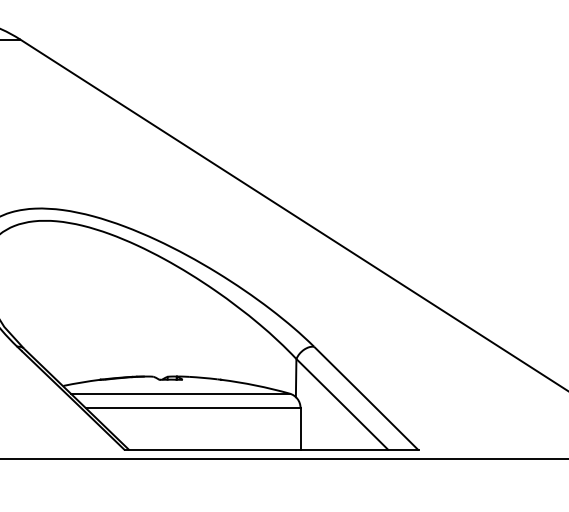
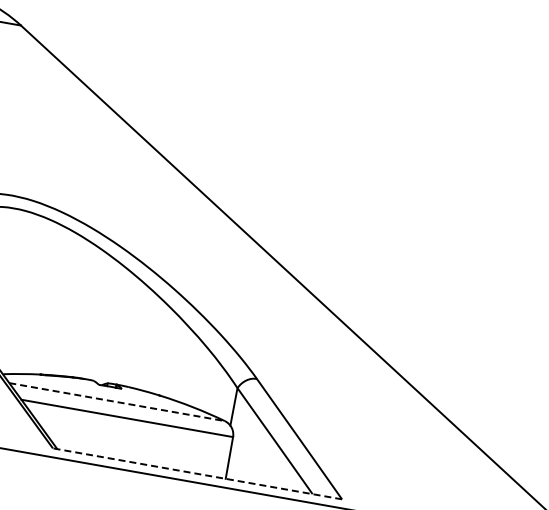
line: (180, 393) -> (117, 401), solid -> dashed
line: (271, 450) -> (197, 473), solid -> dashed

